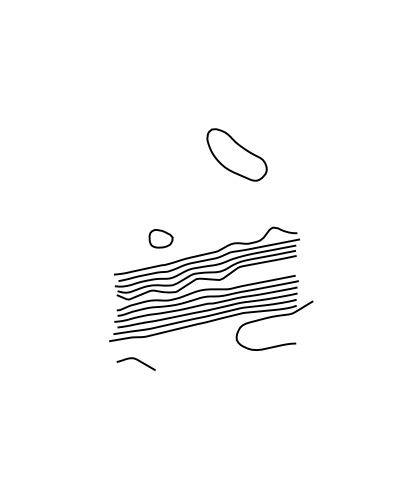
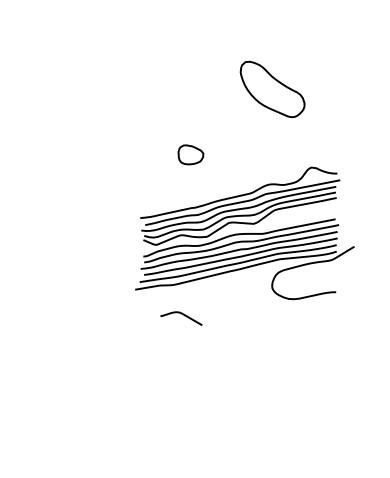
part: (160, 238) -> (190, 154), moved
curve: (136, 360) -> (181, 314), moved

